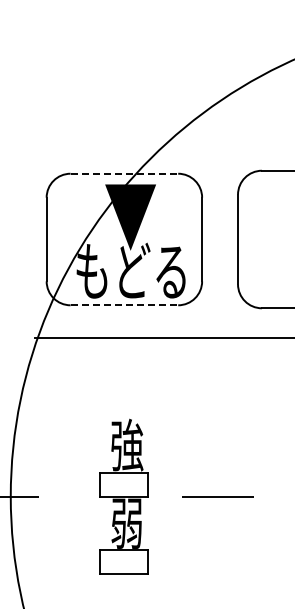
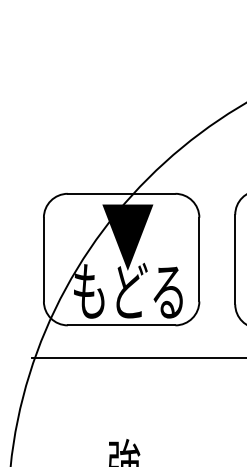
line: (124, 173) -> (121, 193), dashed -> solid
line: (124, 305) -> (121, 325), dashed -> solid

